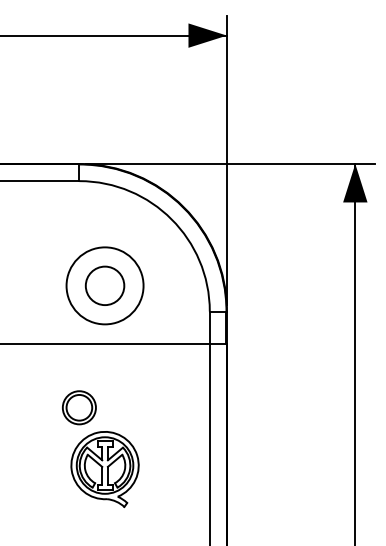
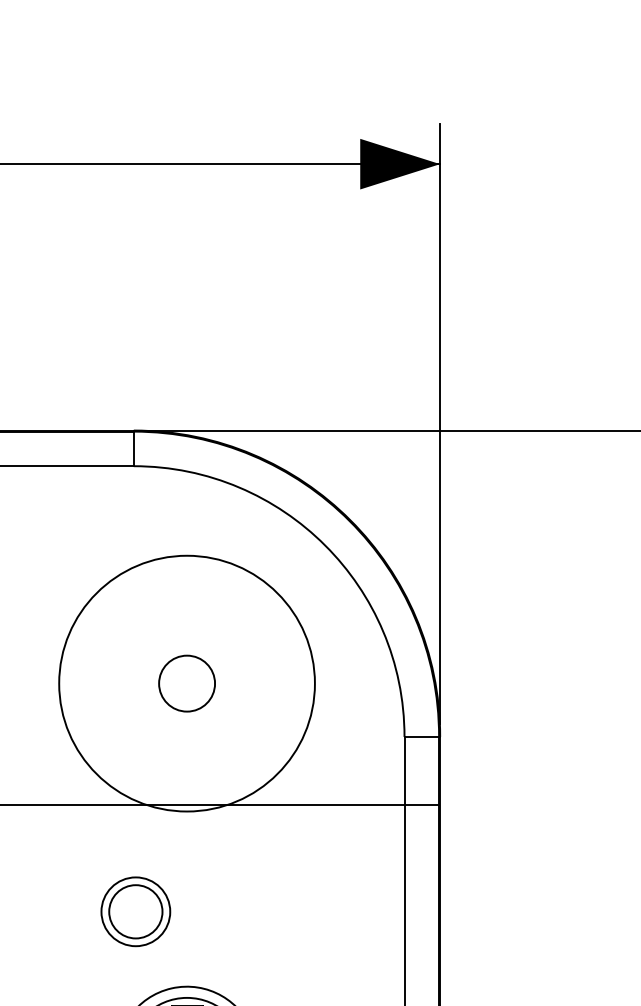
circle: (104, 285) -> (185, 682), size x0.7
circle: (104, 285) -> (185, 682), size x1.6
part: (79, 407) -> (136, 911), moved

